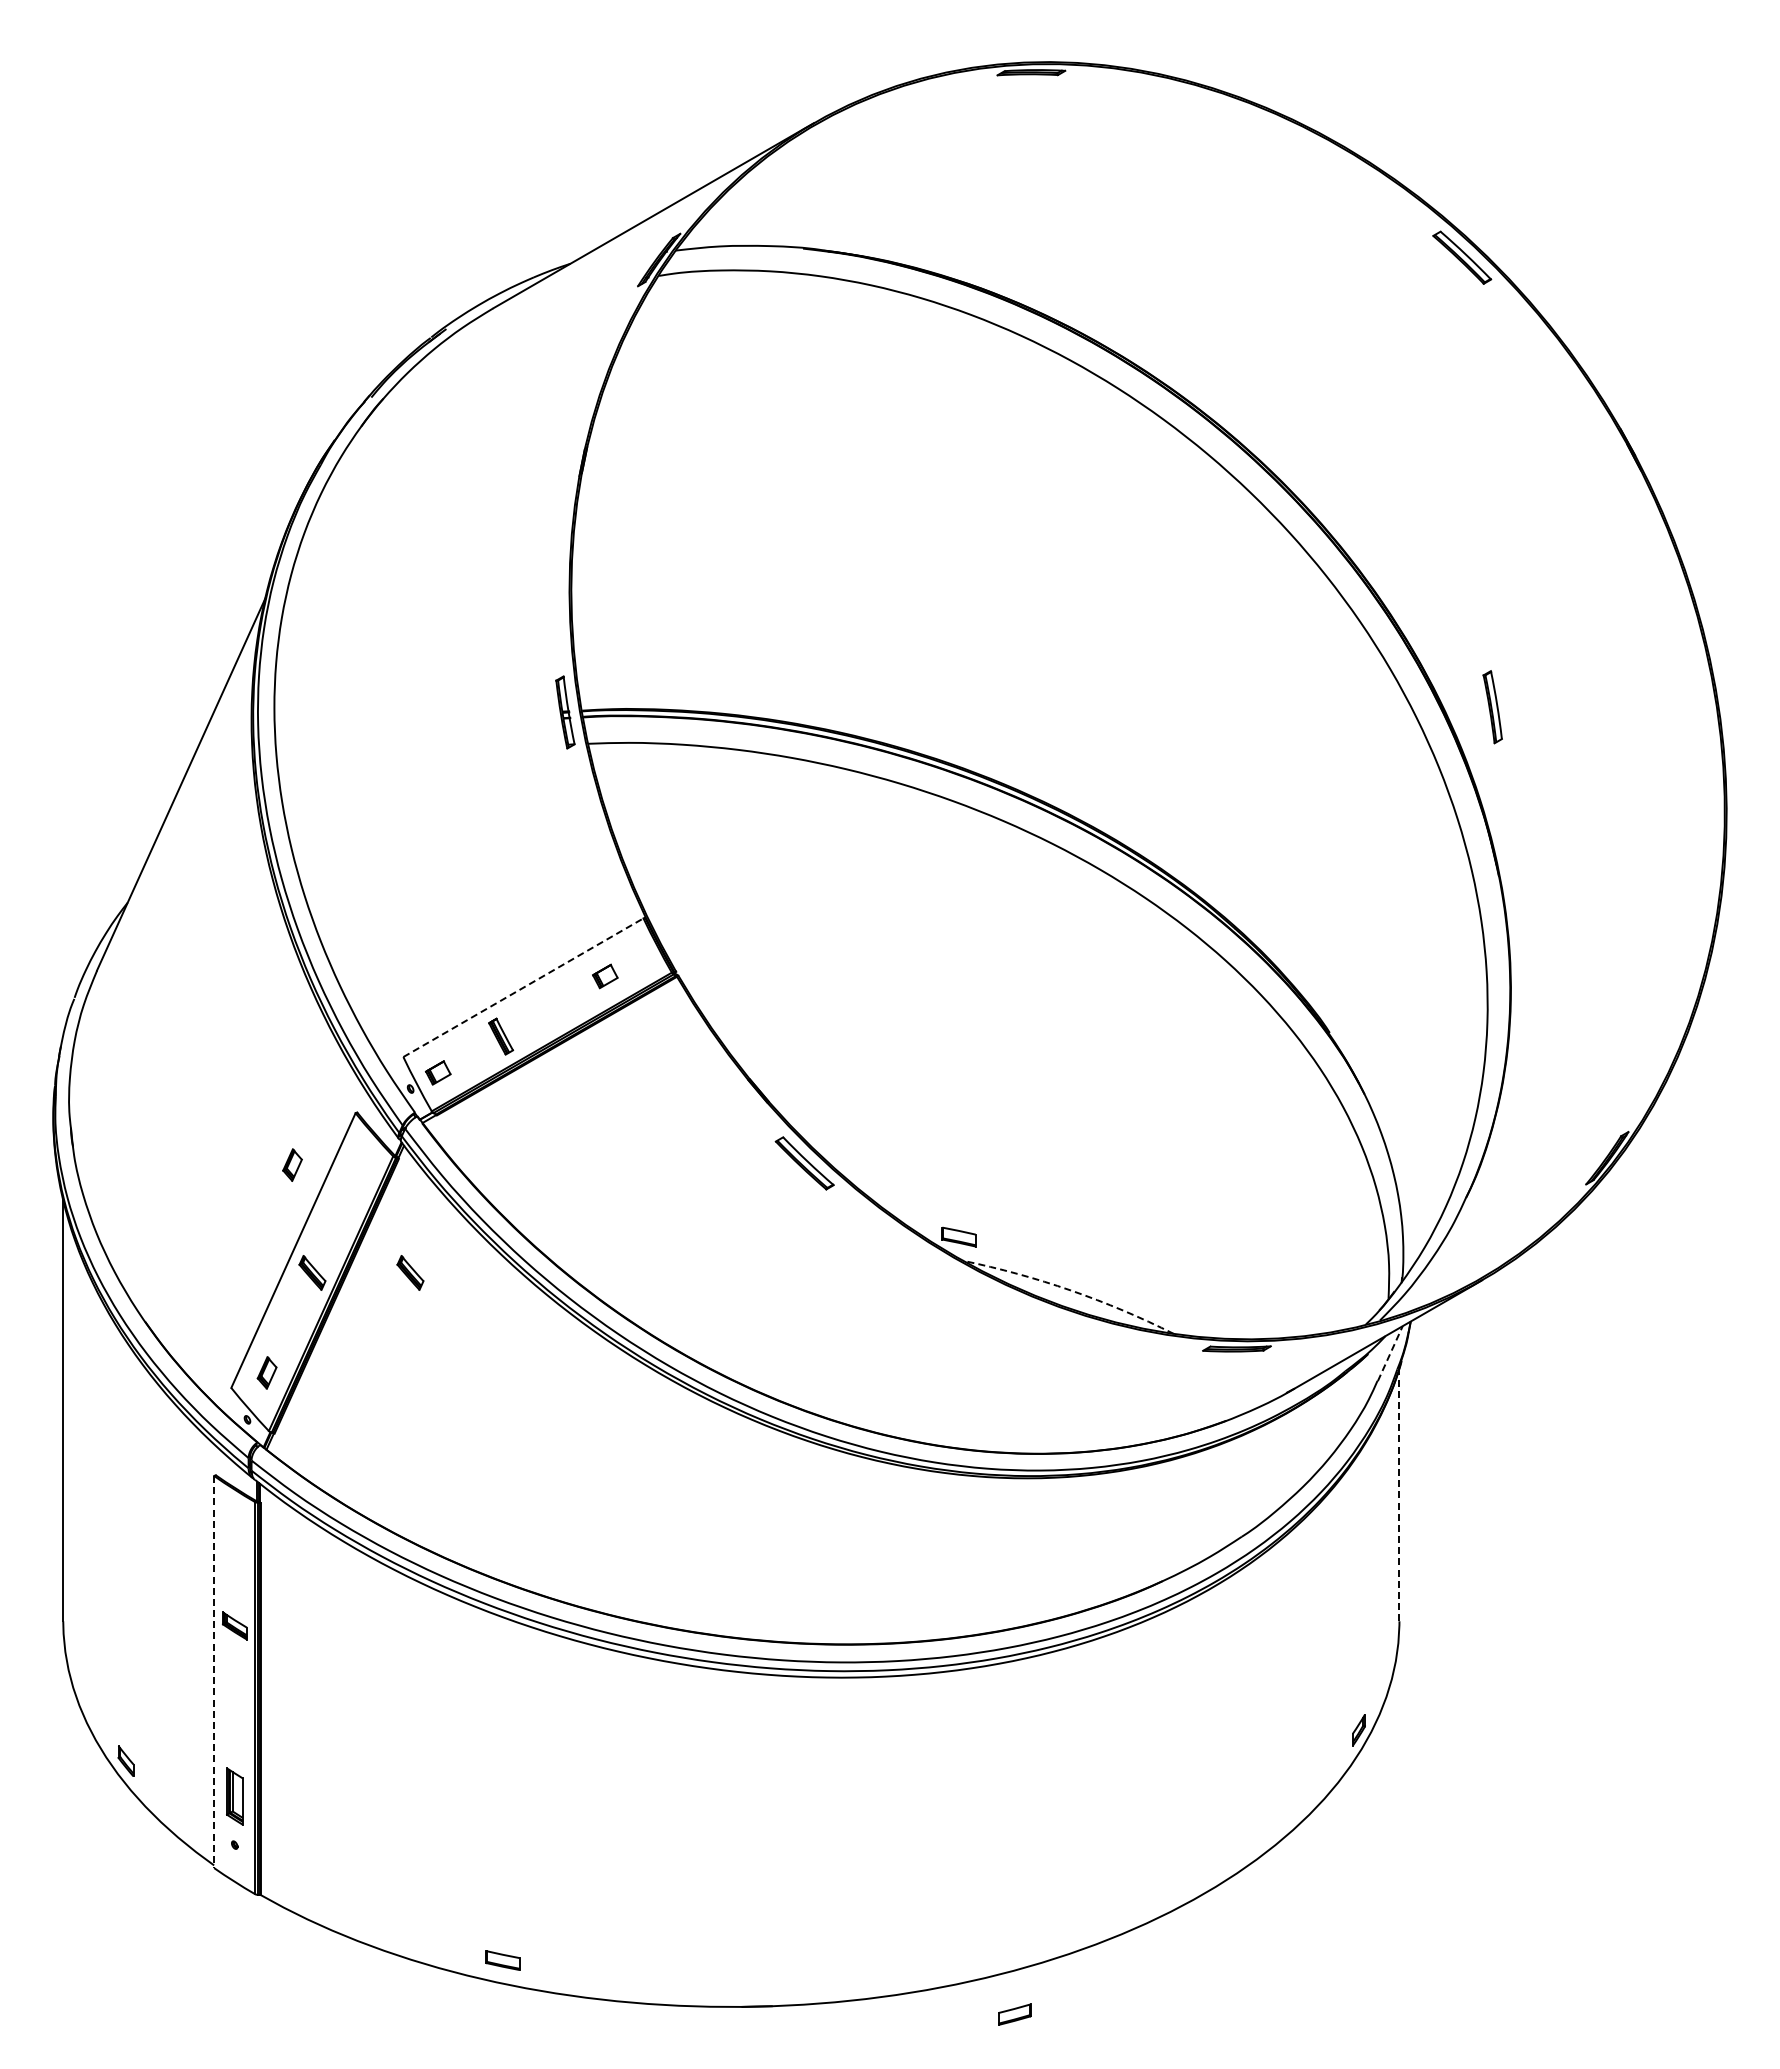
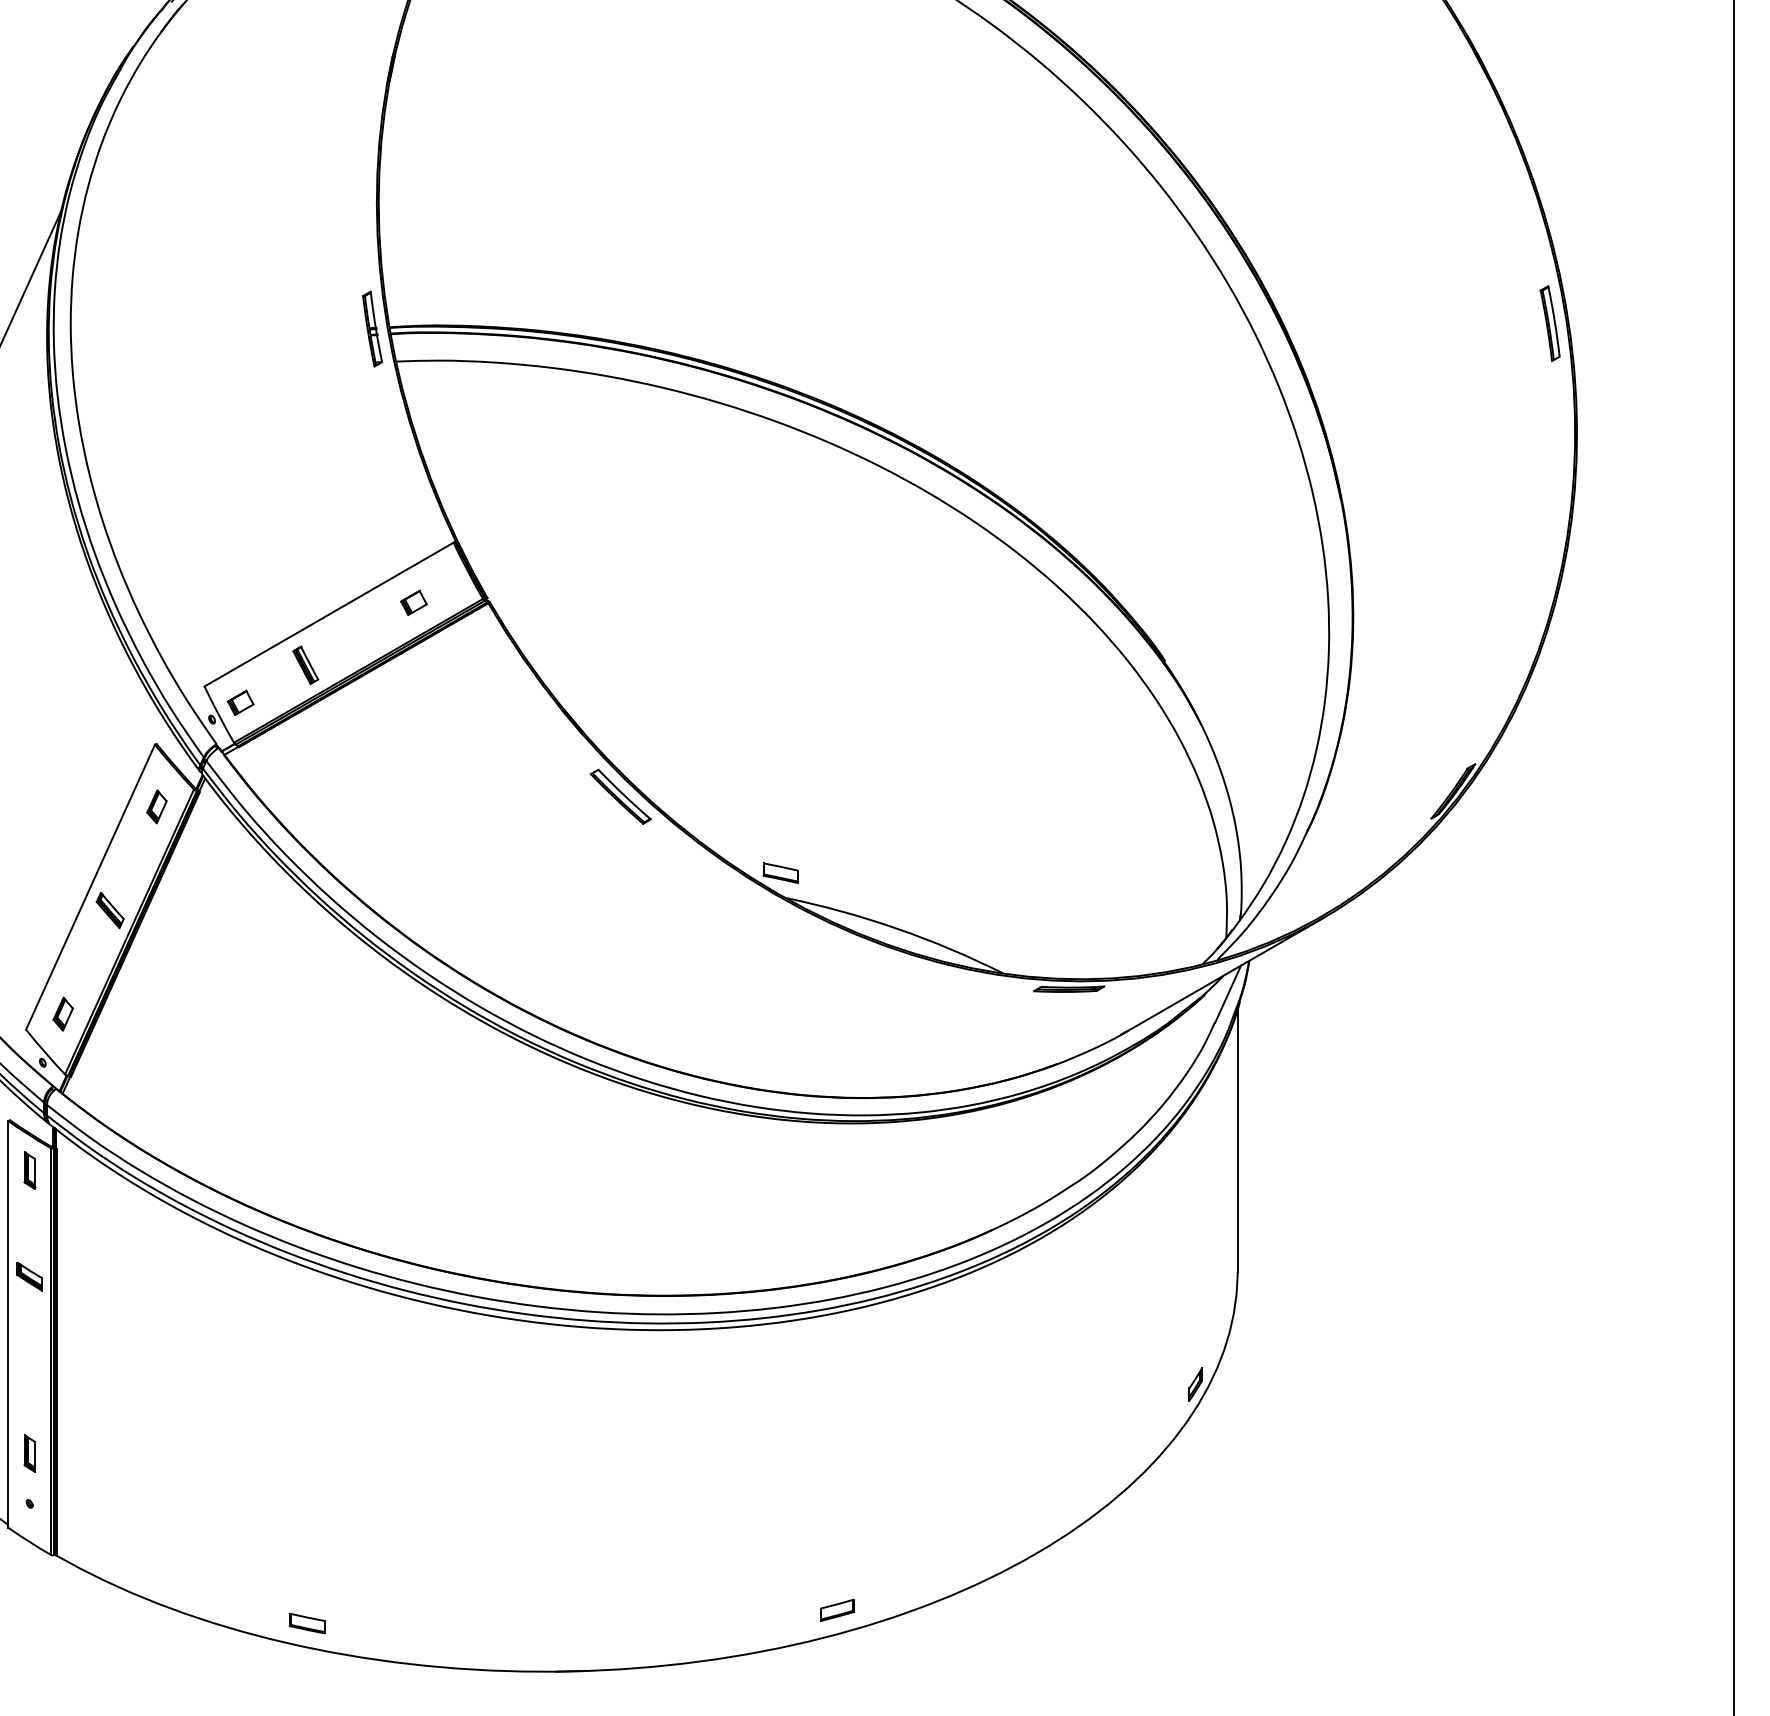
part: (1492, 707) -> (1549, 323), moved
line: (523, 987) -> (329, 614), dashed -> solid
part: (292, 1164) -> (156, 806), moved
part: (410, 1272) -> (211, 909), removed
arc: (1070, 1290) -> (896, 928), dashed -> solid
line: (1390, 1353) -> (1228, 993), dashed -> solid
line: (1399, 1494) -> (1237, 1140), dashed -> solid
part: (234, 1523) -> (29, 1170), added
line: (214, 1672) -> (8, 1324), dashed -> solid
part: (234, 1796) -> (29, 1453), size x0.62
part: (1014, 2014) -> (837, 1610), moved

